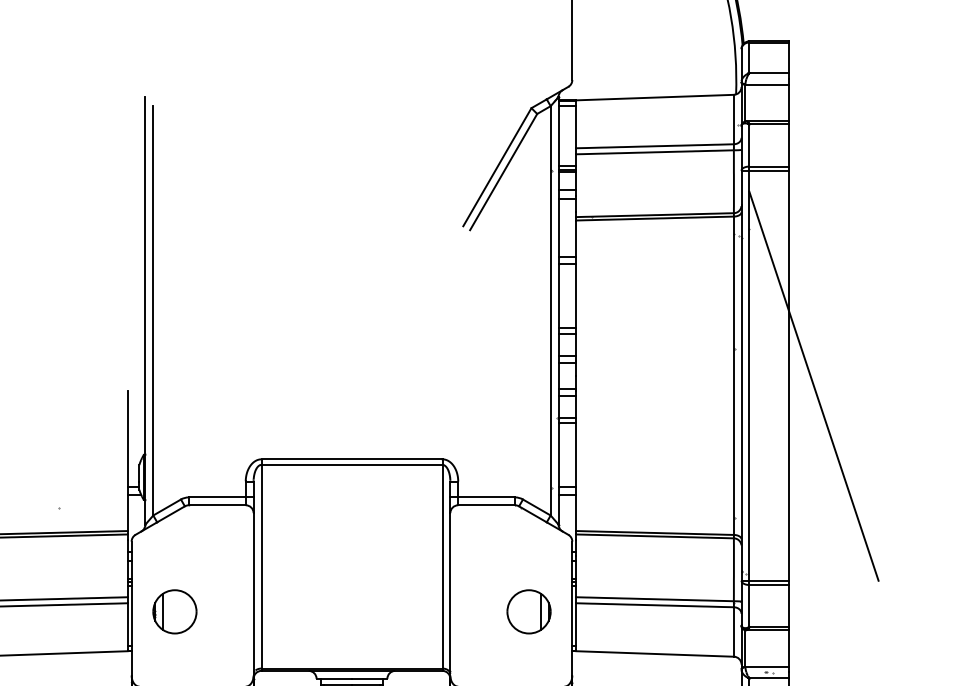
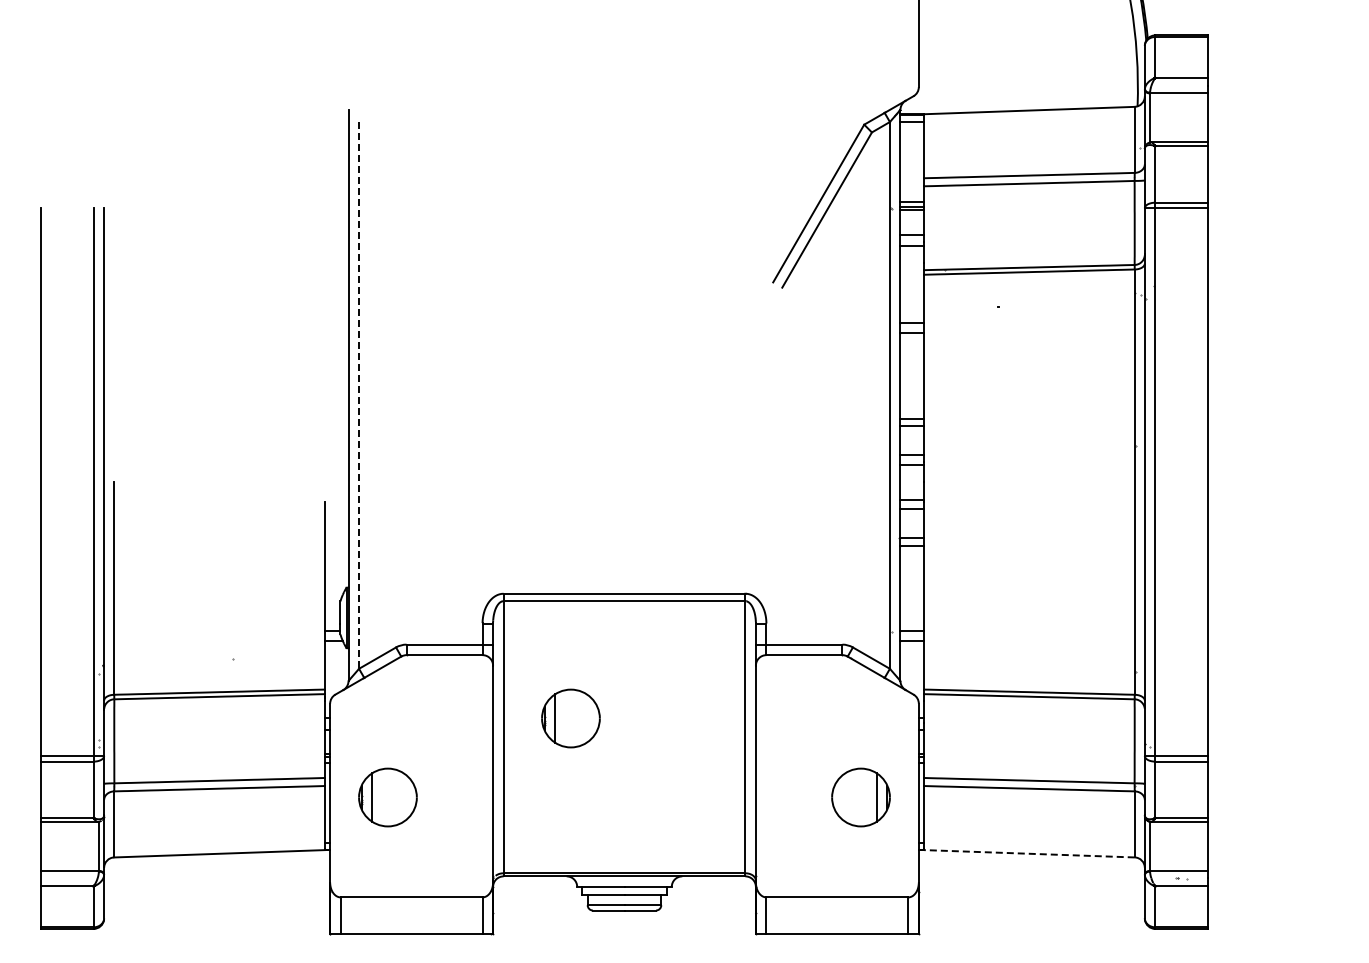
line: (153, 310) -> (359, 395), solid -> dashed
line: (813, 386) -> (1241, 496), removed
part: (311, 552) -> (570, 718), added
line: (654, 653) -> (1028, 853), solid -> dashed

